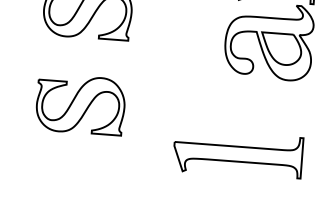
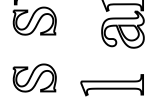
part: (80, 103) -> (34, 77), moved

